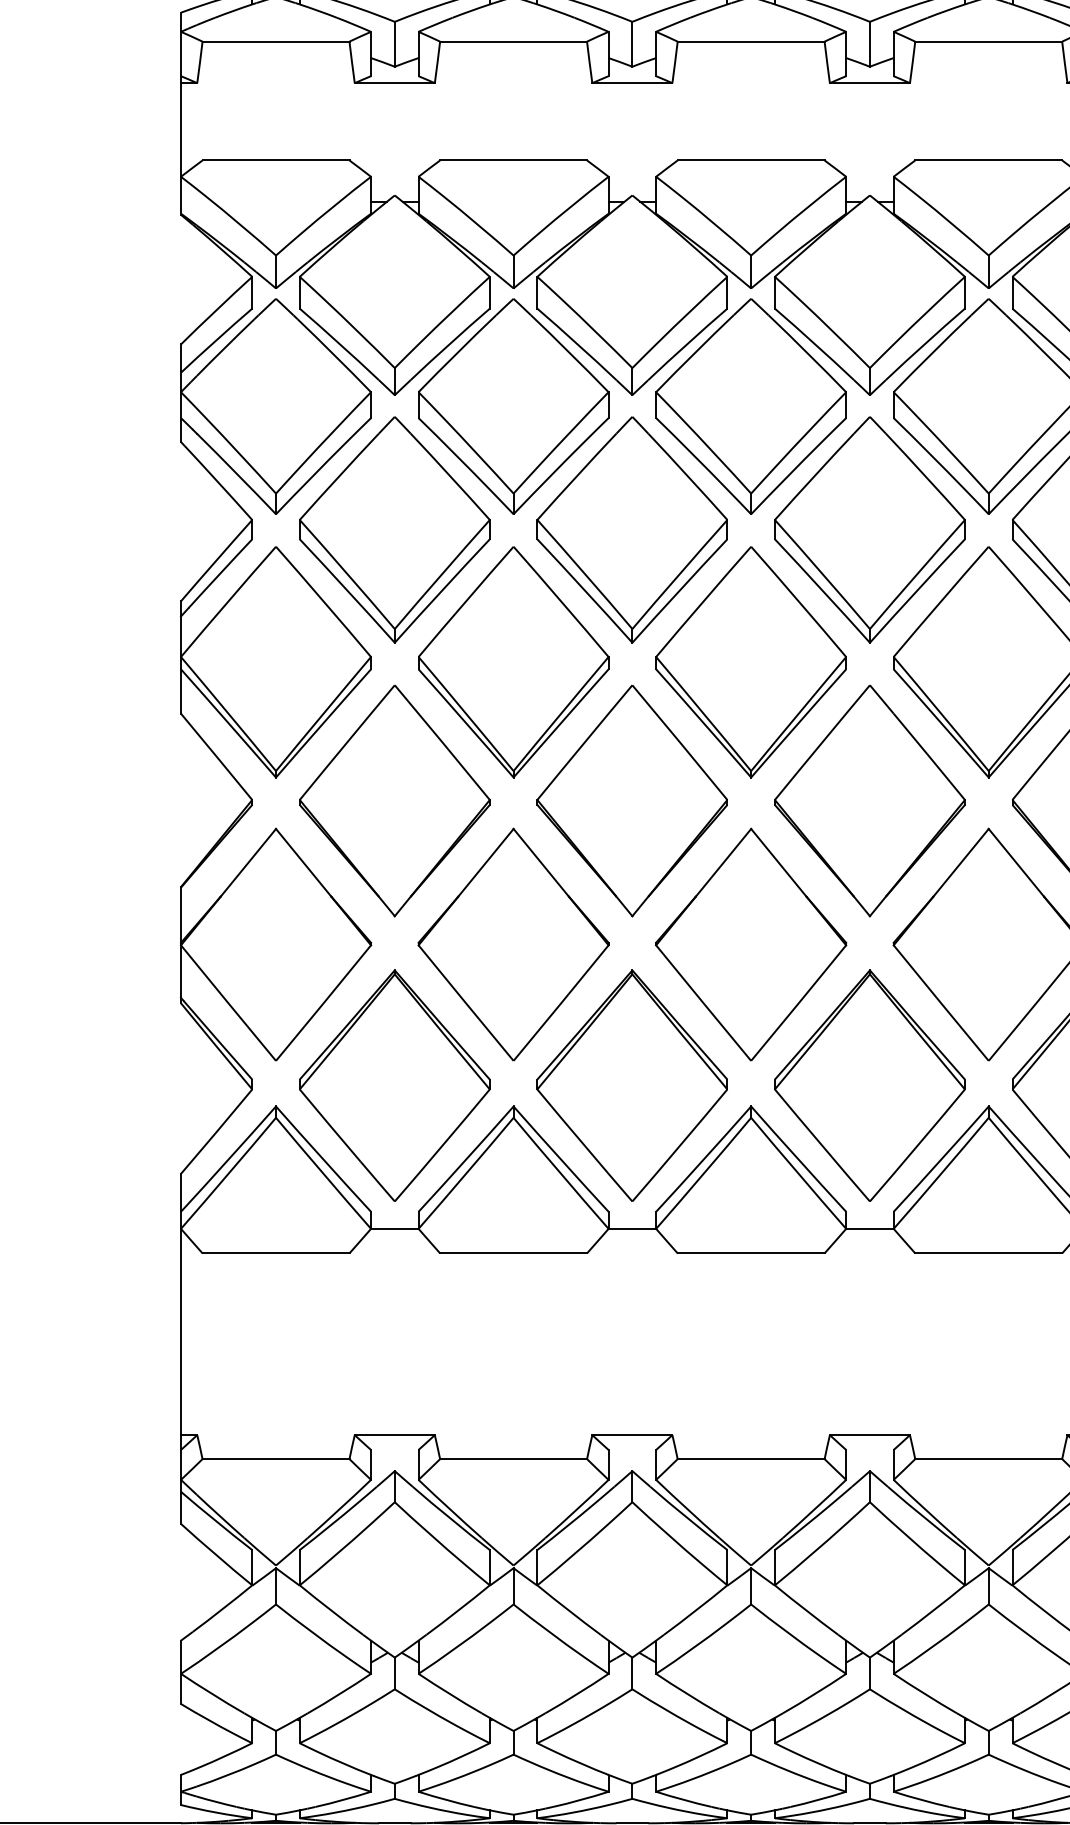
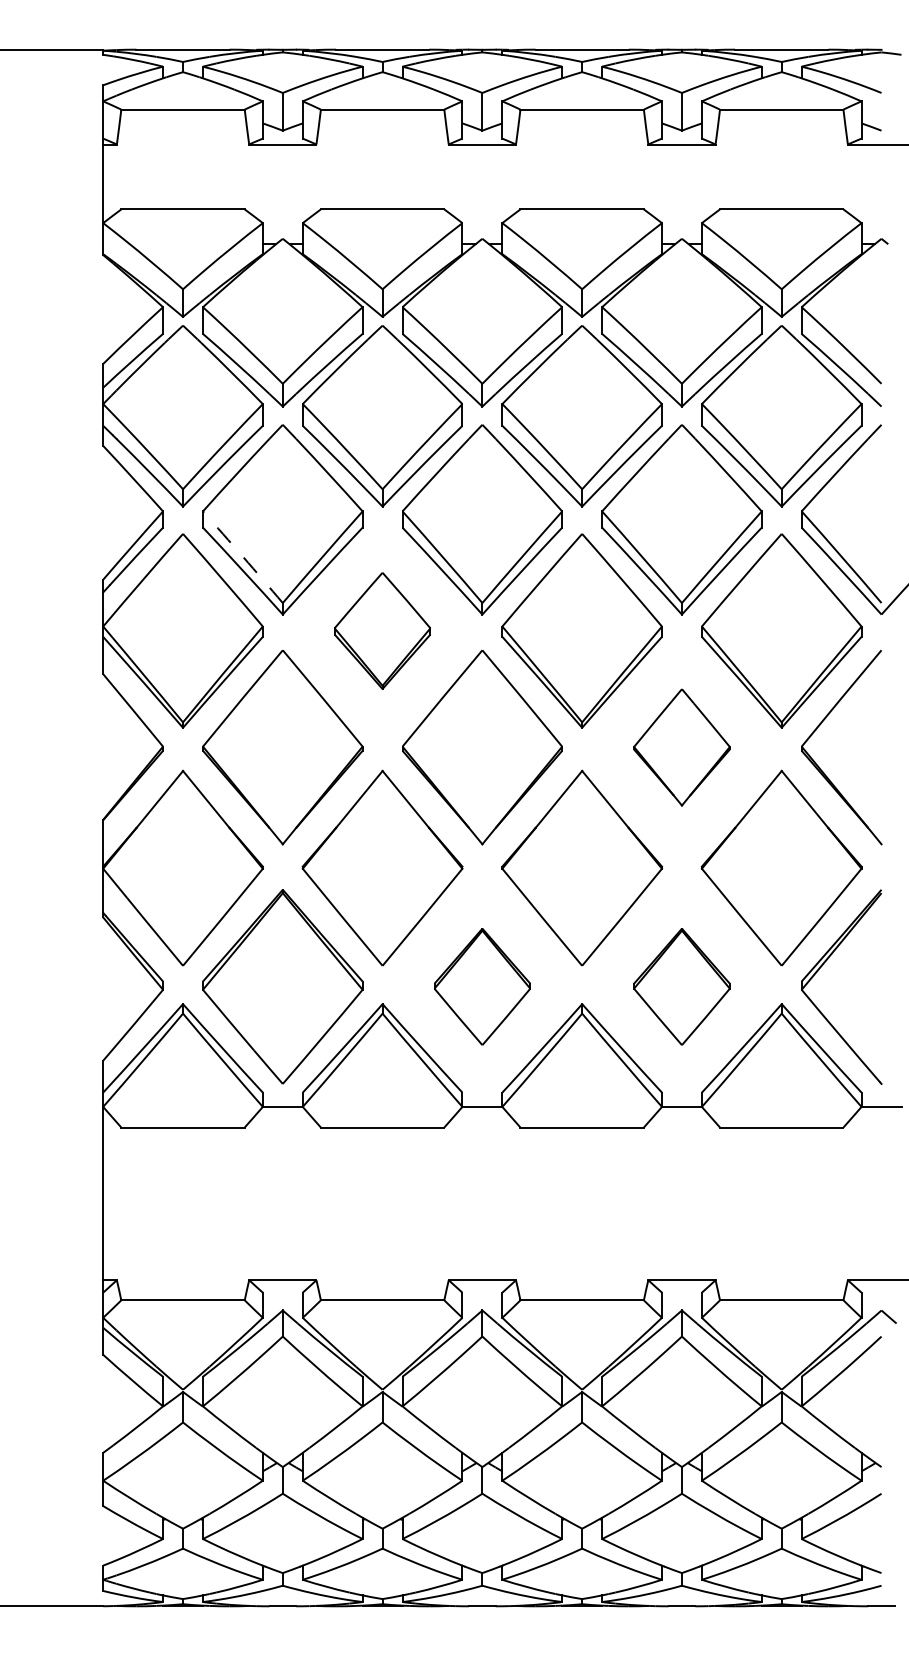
arc: (348, 574) -> (243, 557), solid -> dashed
part: (513, 661) -> (382, 630), size x0.6
part: (869, 800) -> (681, 747), size x0.6
part: (632, 1085) -> (482, 986), size x0.6
part: (869, 1085) -> (681, 986), size x0.6

